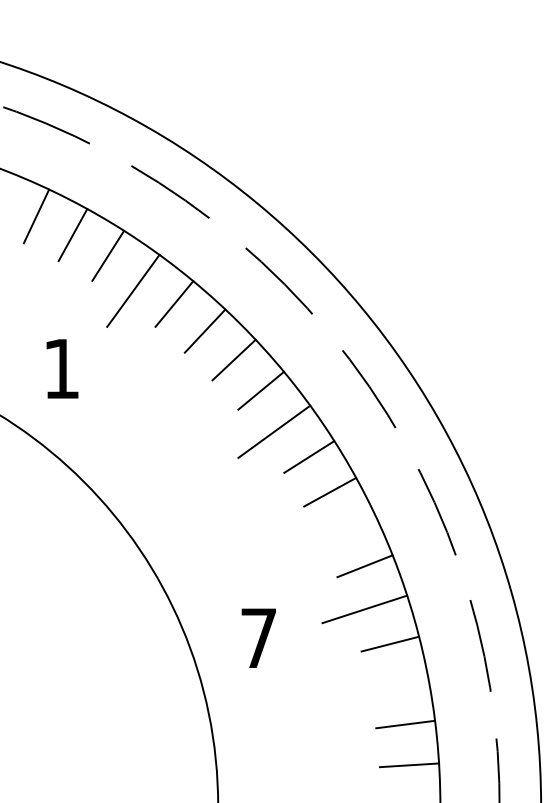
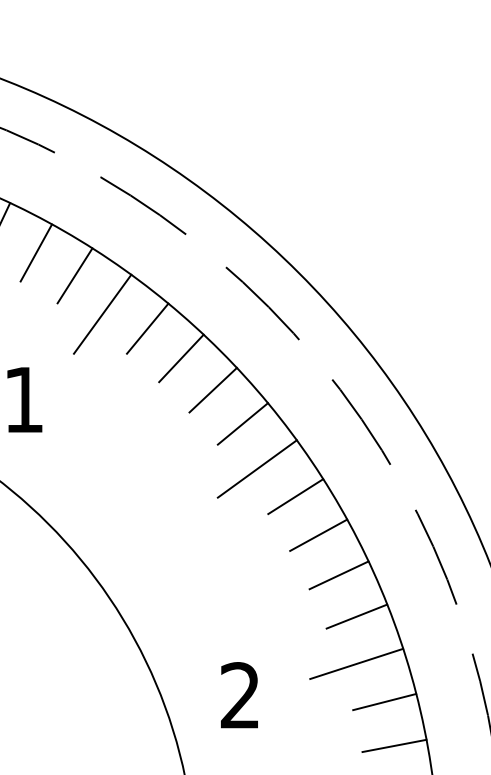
line: (348, 528) -> (338, 575), added
text: (258, 637) -> (240, 694), 7 -> 2
line: (399, 683) -> (394, 745), added

